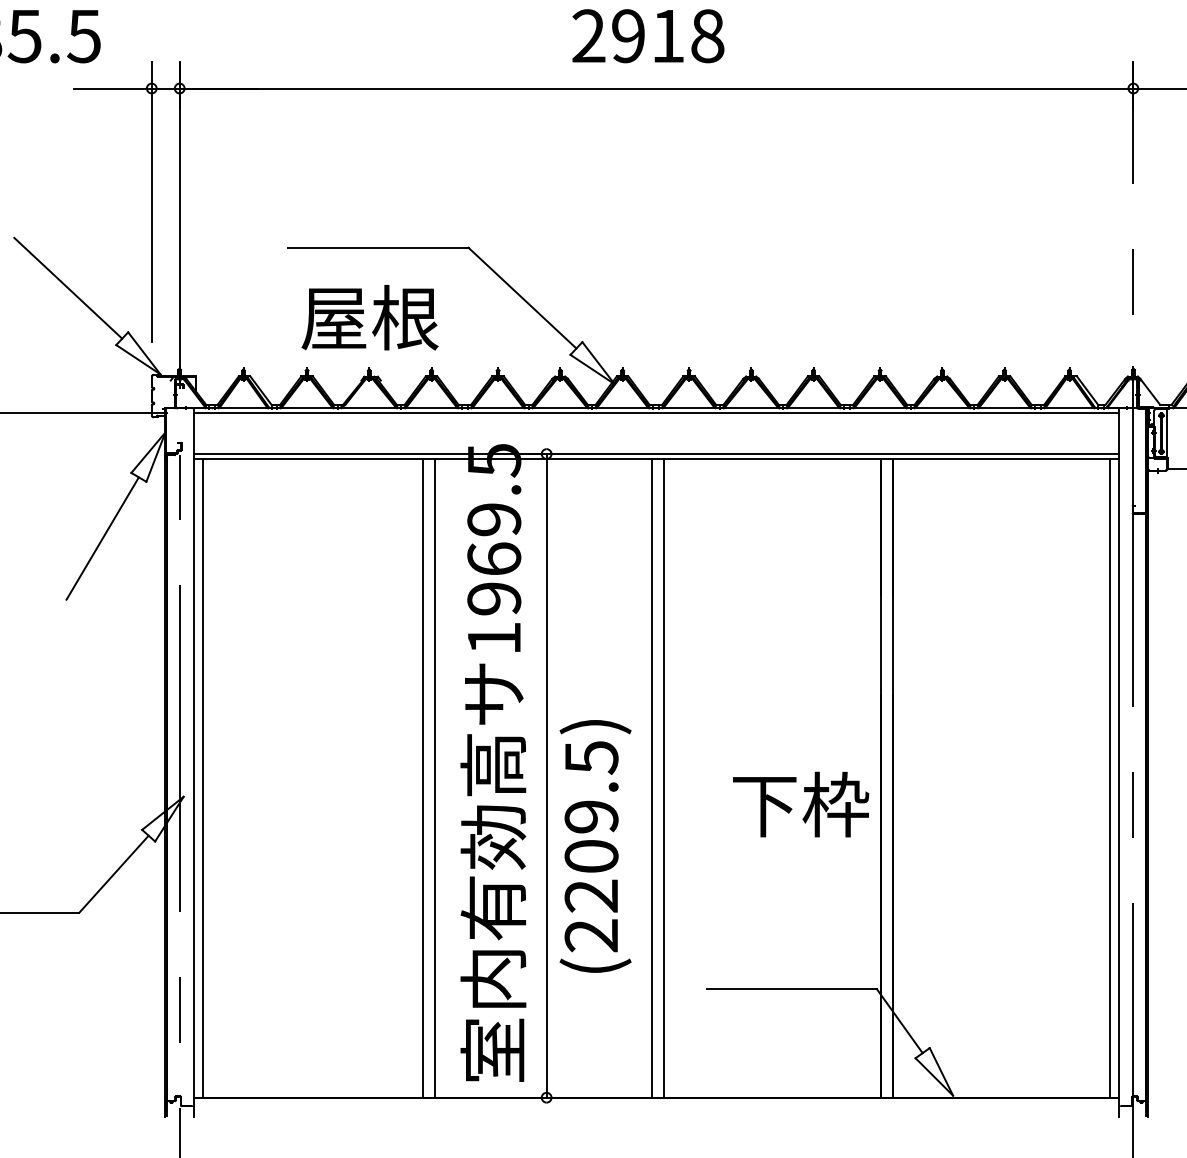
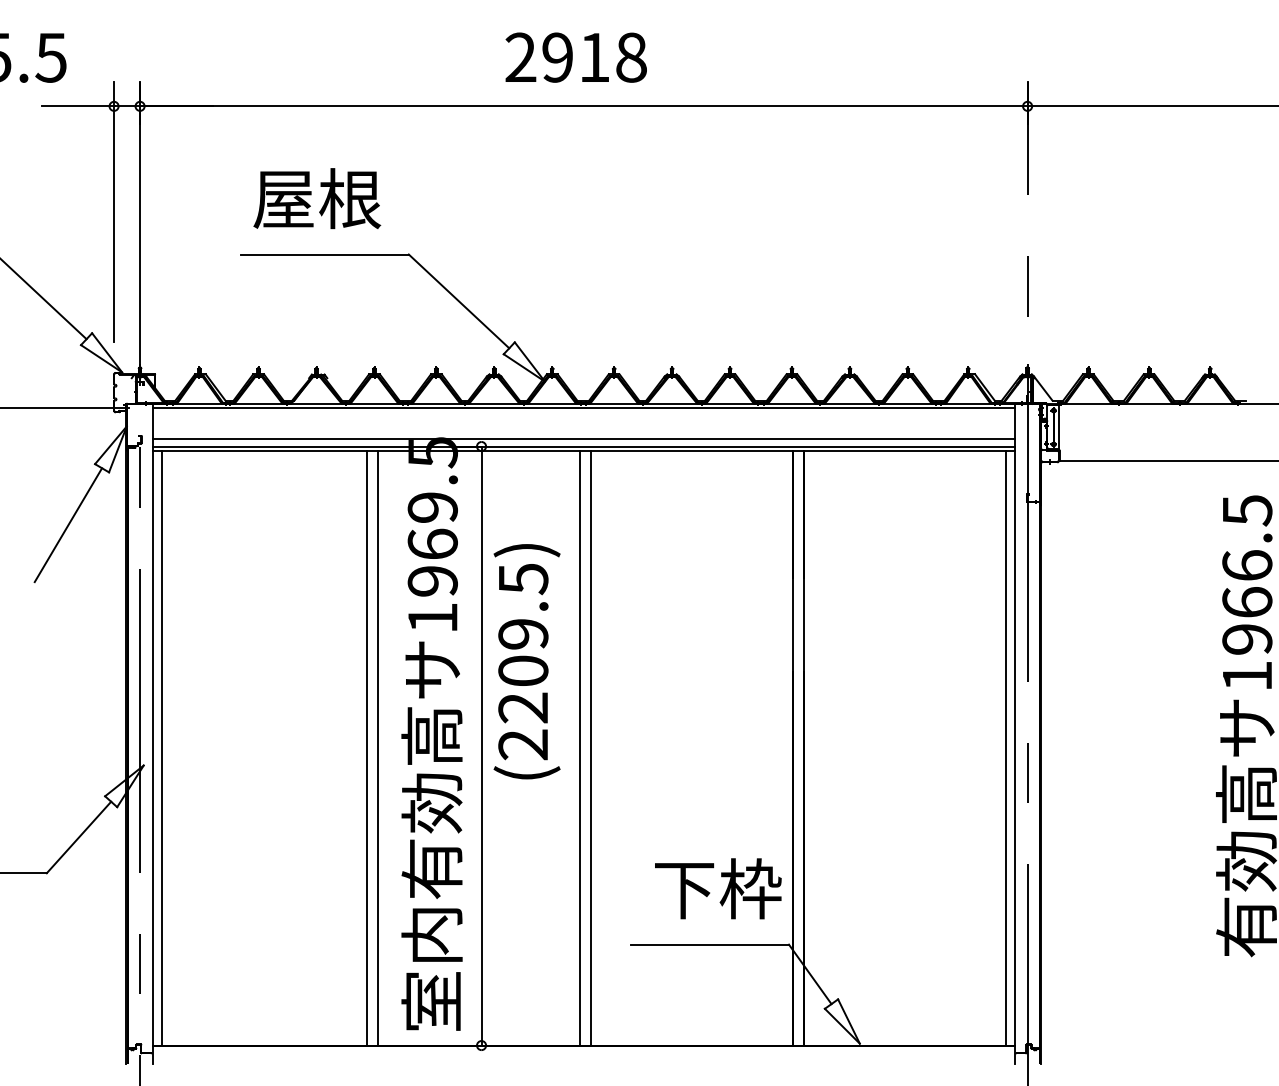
text: (370, 317) -> (317, 198), moved
line: (656, 445) -> (583, 438), added
text: (801, 804) -> (718, 888), moved
text: (594, 846) -> (526, 661), moved

